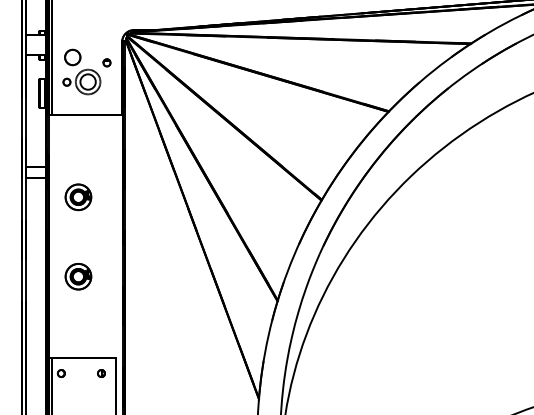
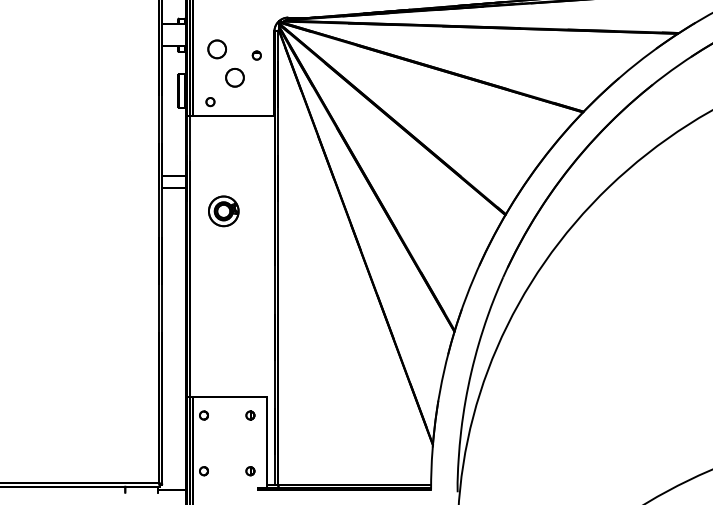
circle: (87, 81) -> (234, 77), size x0.62
part: (66, 82) -> (210, 102), moved
part: (78, 276) -> (223, 303), removed

